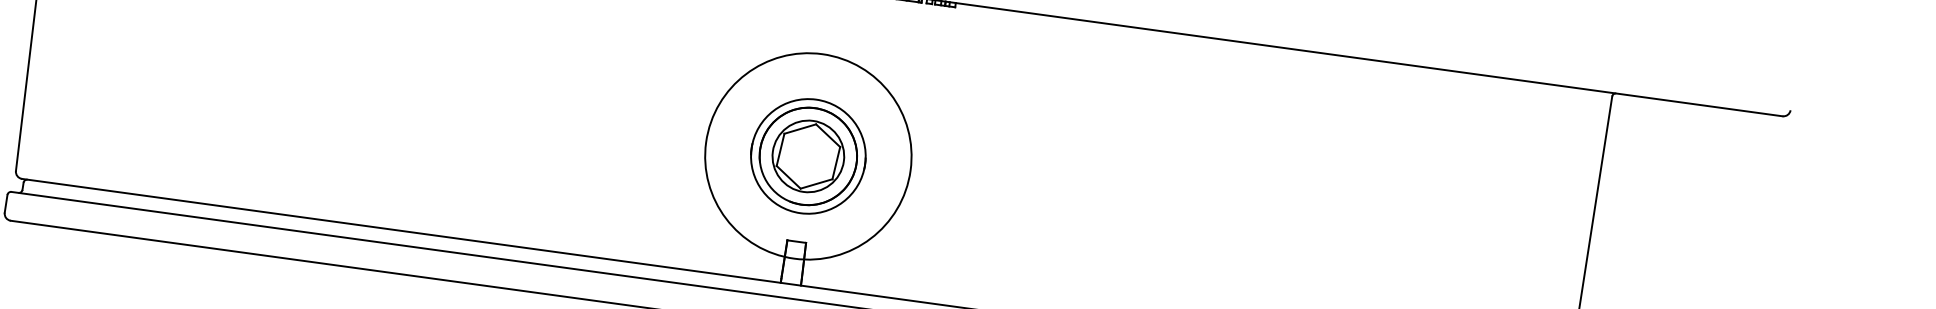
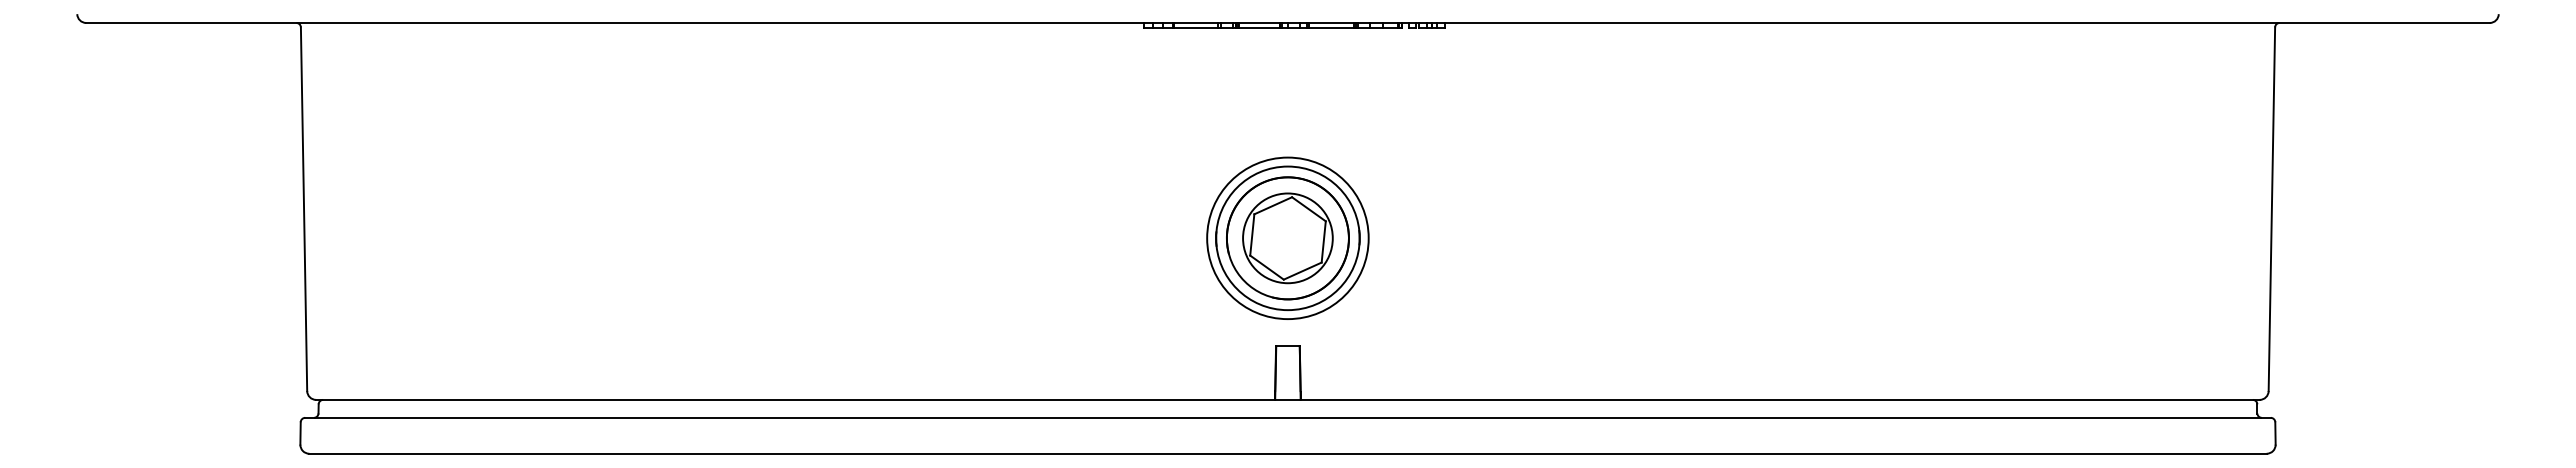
circle: (808, 156) -> (1287, 238), size x0.62

